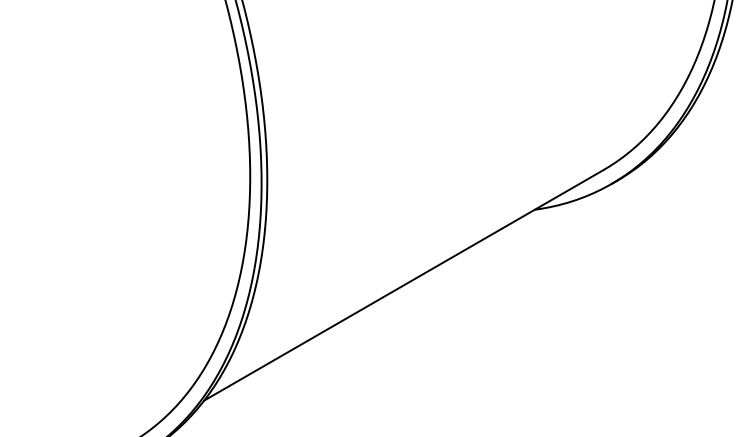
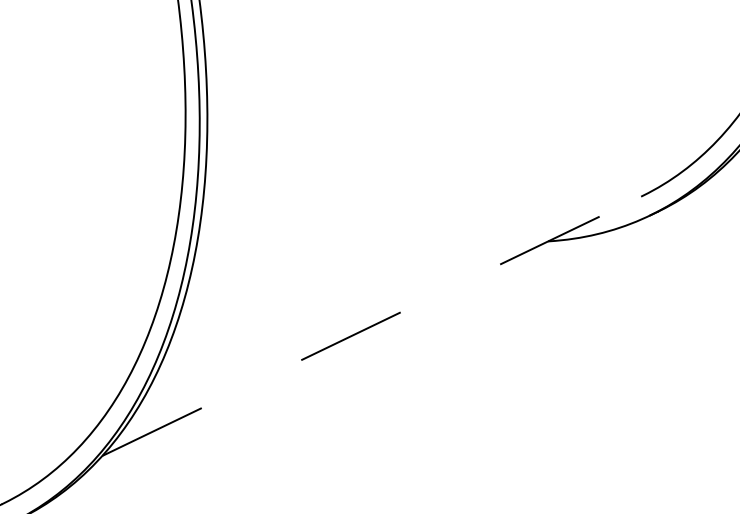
line: (403, 285) -> (371, 326), solid -> dashed

